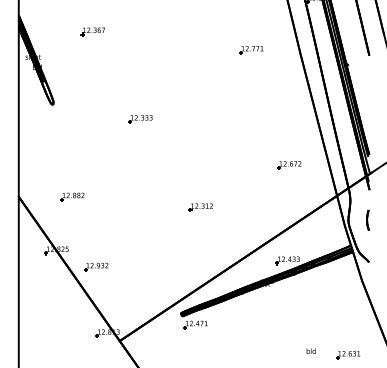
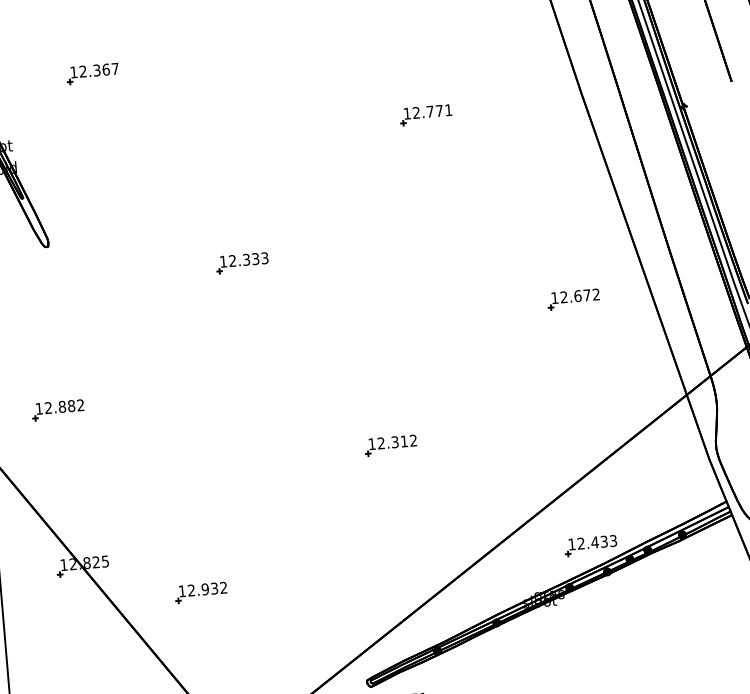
part: (92, 31) -> (91, 73), moved
part: (251, 50) -> (426, 116), moved
part: (289, 165) -> (573, 299), moved
part: (72, 196) -> (57, 409), moved
part: (96, 267) -> (201, 593), moved

